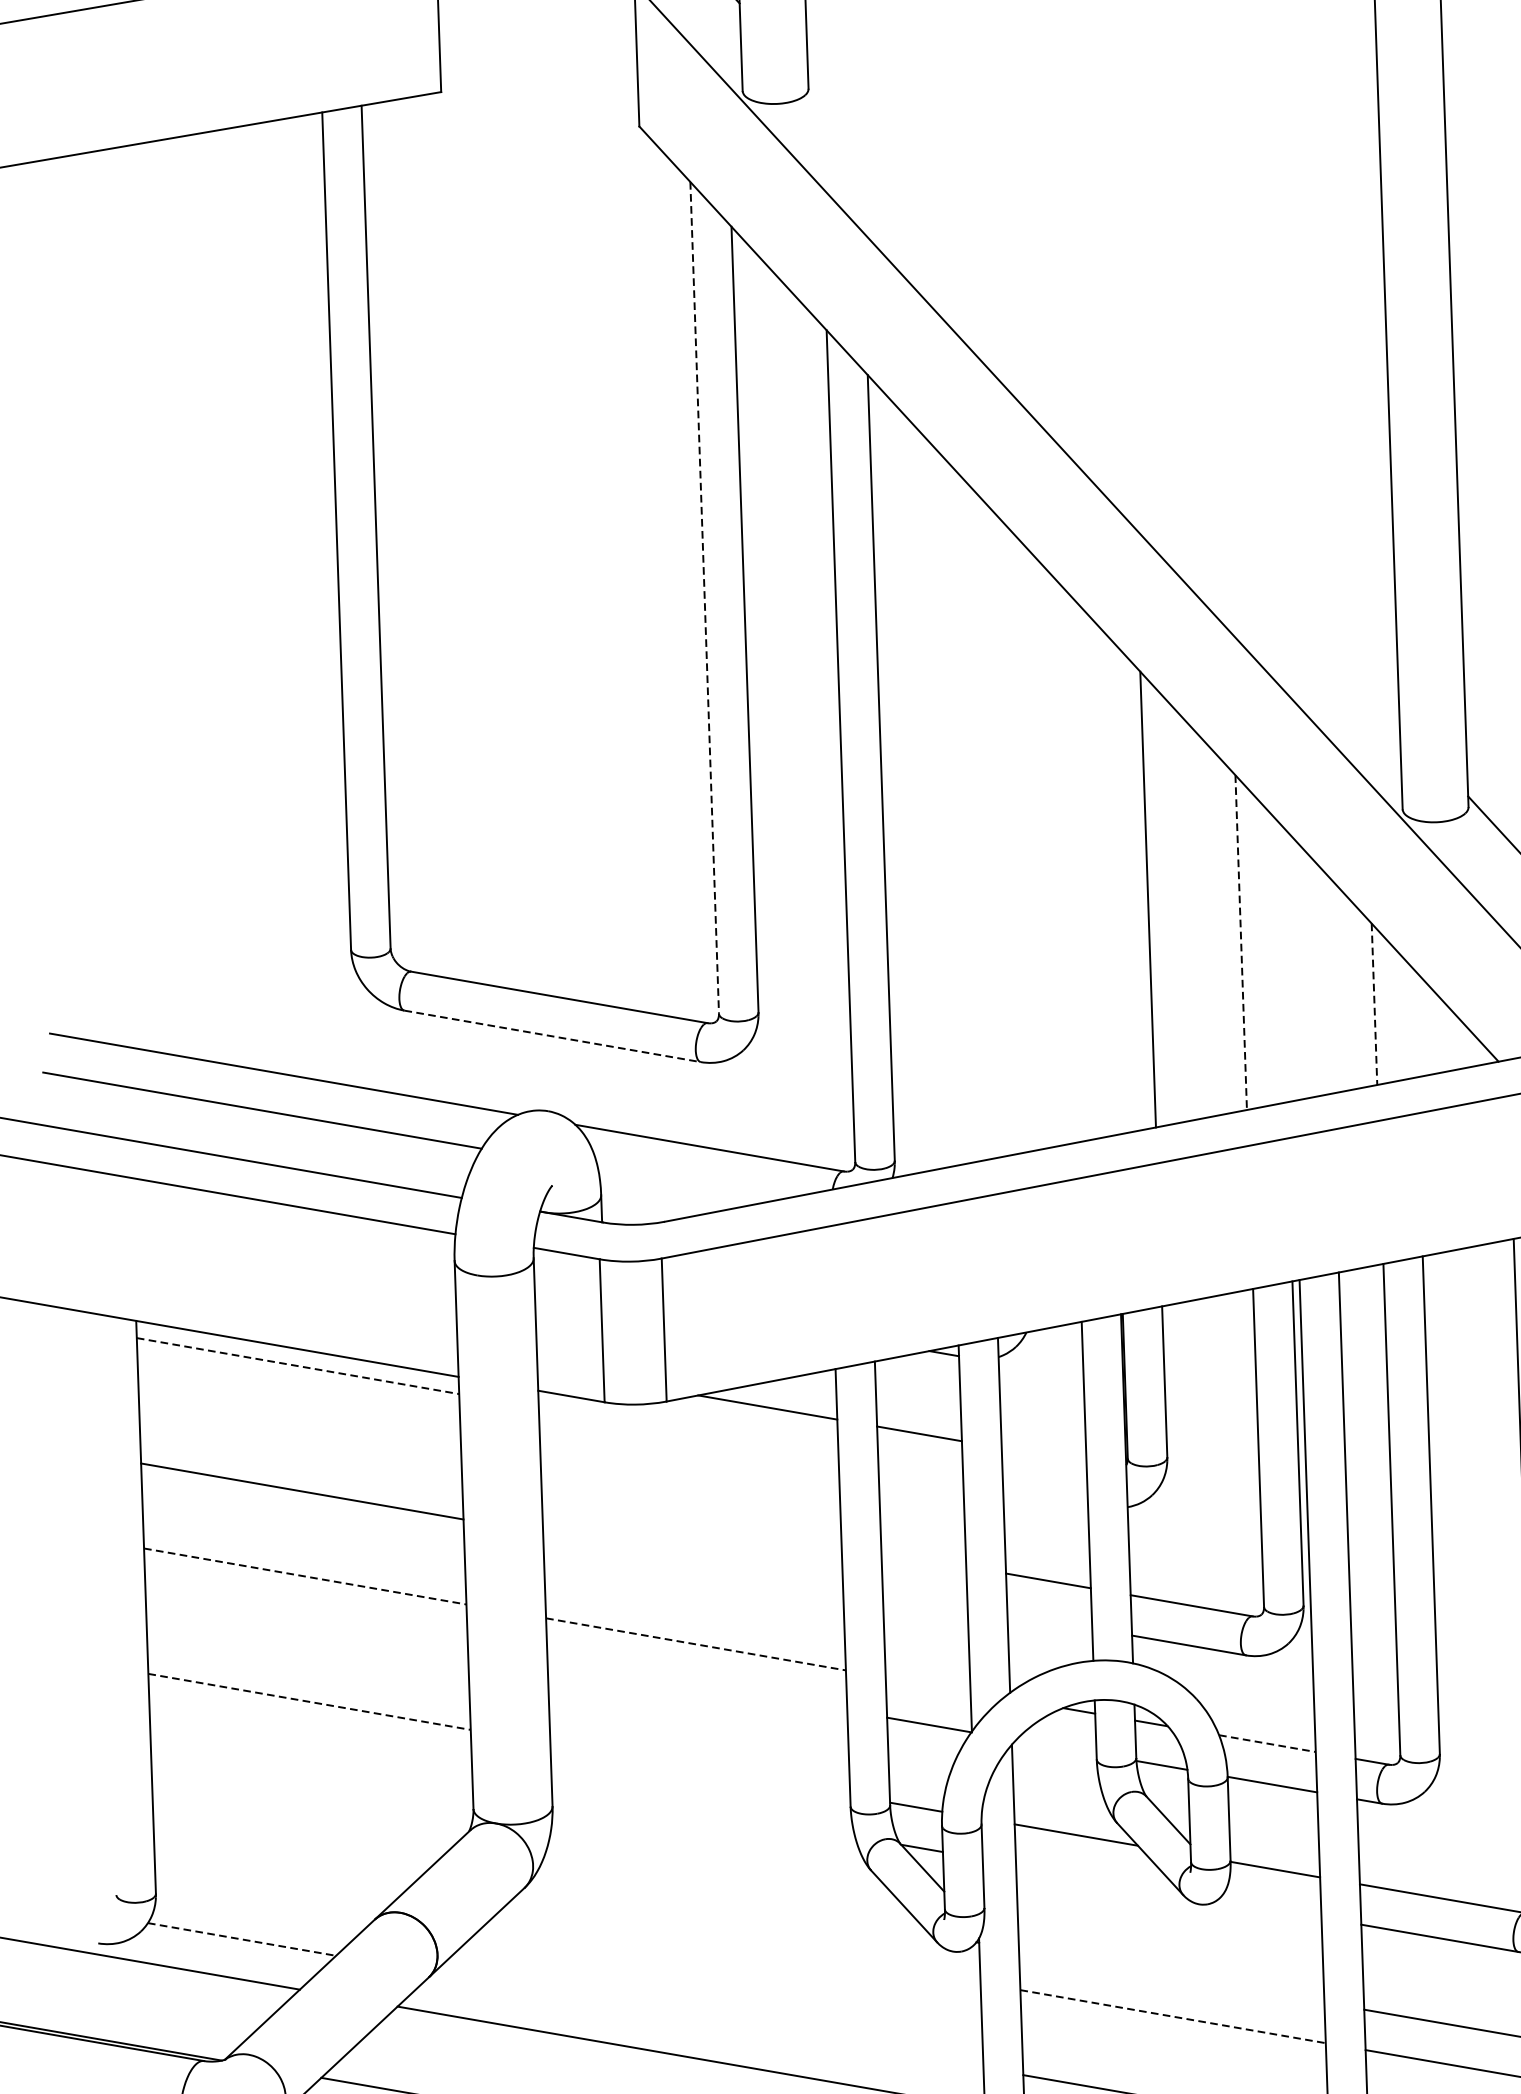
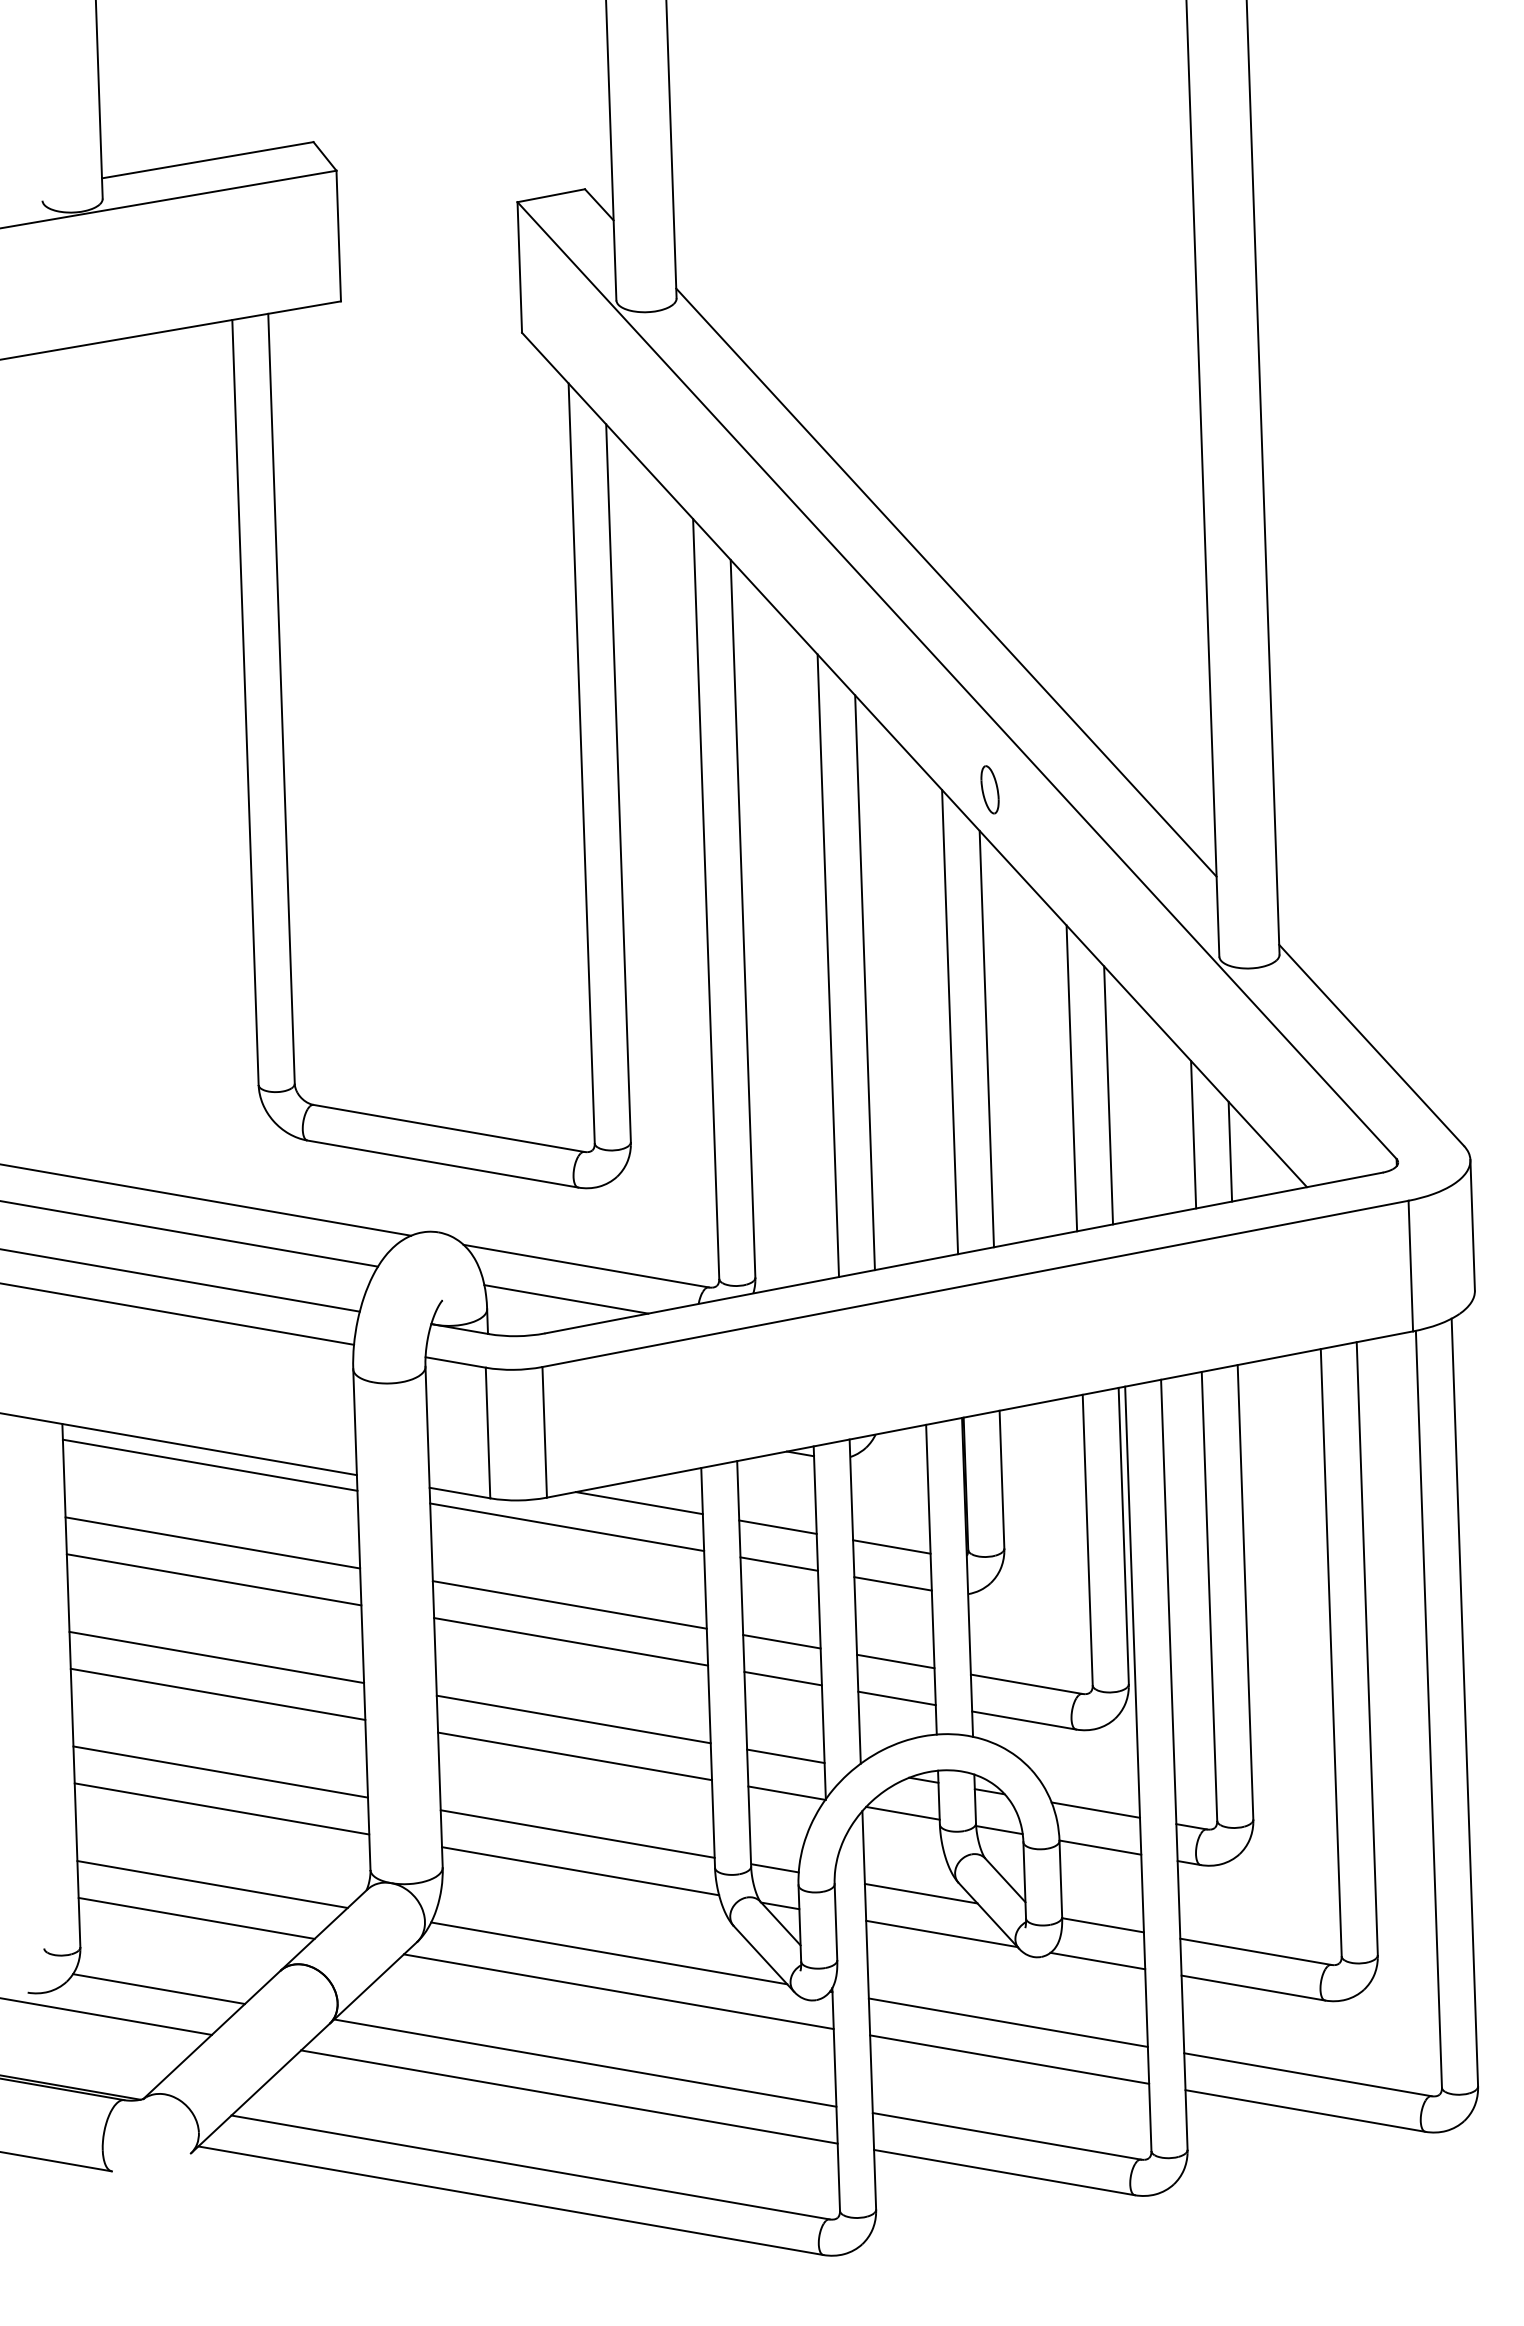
line: (1103, 399) -> (946, 582), added
line: (704, 597) -> (581, 763), dashed -> solid
part: (1151, 626) -> (989, 789), added
line: (974, 819) -> (828, 965), added
line: (1014, 837) -> (864, 982), added
line: (1108, 881) -> (950, 1022), added
line: (1240, 942) -> (1071, 1078), dashed -> solid
line: (1281, 961) -> (1108, 1095), added
line: (1374, 1004) -> (1193, 1134), dashed -> solid
line: (1414, 1022) -> (1230, 1151), added
line: (553, 1036) -> (443, 1164), dashed -> solid
line: (688, 1184) -> (566, 1299), added
line: (298, 1366) -> (210, 1465), dashed -> solid
line: (689, 1434) -> (567, 1527), added
line: (300, 1450) -> (212, 1542), added
line: (1043, 1455) -> (891, 1546), added
line: (920, 1473) -> (778, 1563), added
line: (1044, 1495) -> (892, 1583), added
line: (691, 1518) -> (569, 1604), added
line: (693, 1558) -> (571, 1641), added
line: (923, 1558) -> (781, 1641), added
line: (306, 1576) -> (217, 1657), dashed -> solid
line: (924, 1599) -> (782, 1678), added
line: (306, 1615) -> (217, 1693), added
line: (1049, 1621) -> (896, 1698), added
line: (696, 1644) -> (574, 1719), dashed -> solid
line: (697, 1684) -> (575, 1756), added
line: (927, 1684) -> (785, 1756), added
line: (310, 1702) -> (221, 1772), dashed -> solid
line: (310, 1741) -> (221, 1808), added
line: (1267, 1743) -> (1095, 1810), dashed -> solid
line: (1055, 1746) -> (902, 1812), added
line: (700, 1769) -> (577, 1833), added
line: (703, 1810) -> (580, 1871), added
line: (300, 1824) -> (212, 1884), added
line: (283, 1861) -> (196, 1917), added
line: (1098, 1878) -> (941, 1933), added
line: (735, 1900) -> (609, 1953), added
line: (1269, 1908) -> (1097, 1960), added
line: (242, 1939) -> (159, 1989), dashed -> solid
line: (744, 1942) -> (618, 1991), added
line: (1170, 1976) -> (1007, 2022), added
line: (1172, 2016) -> (1009, 2059), dashed -> solid
line: (708, 2019) -> (585, 2062), added

